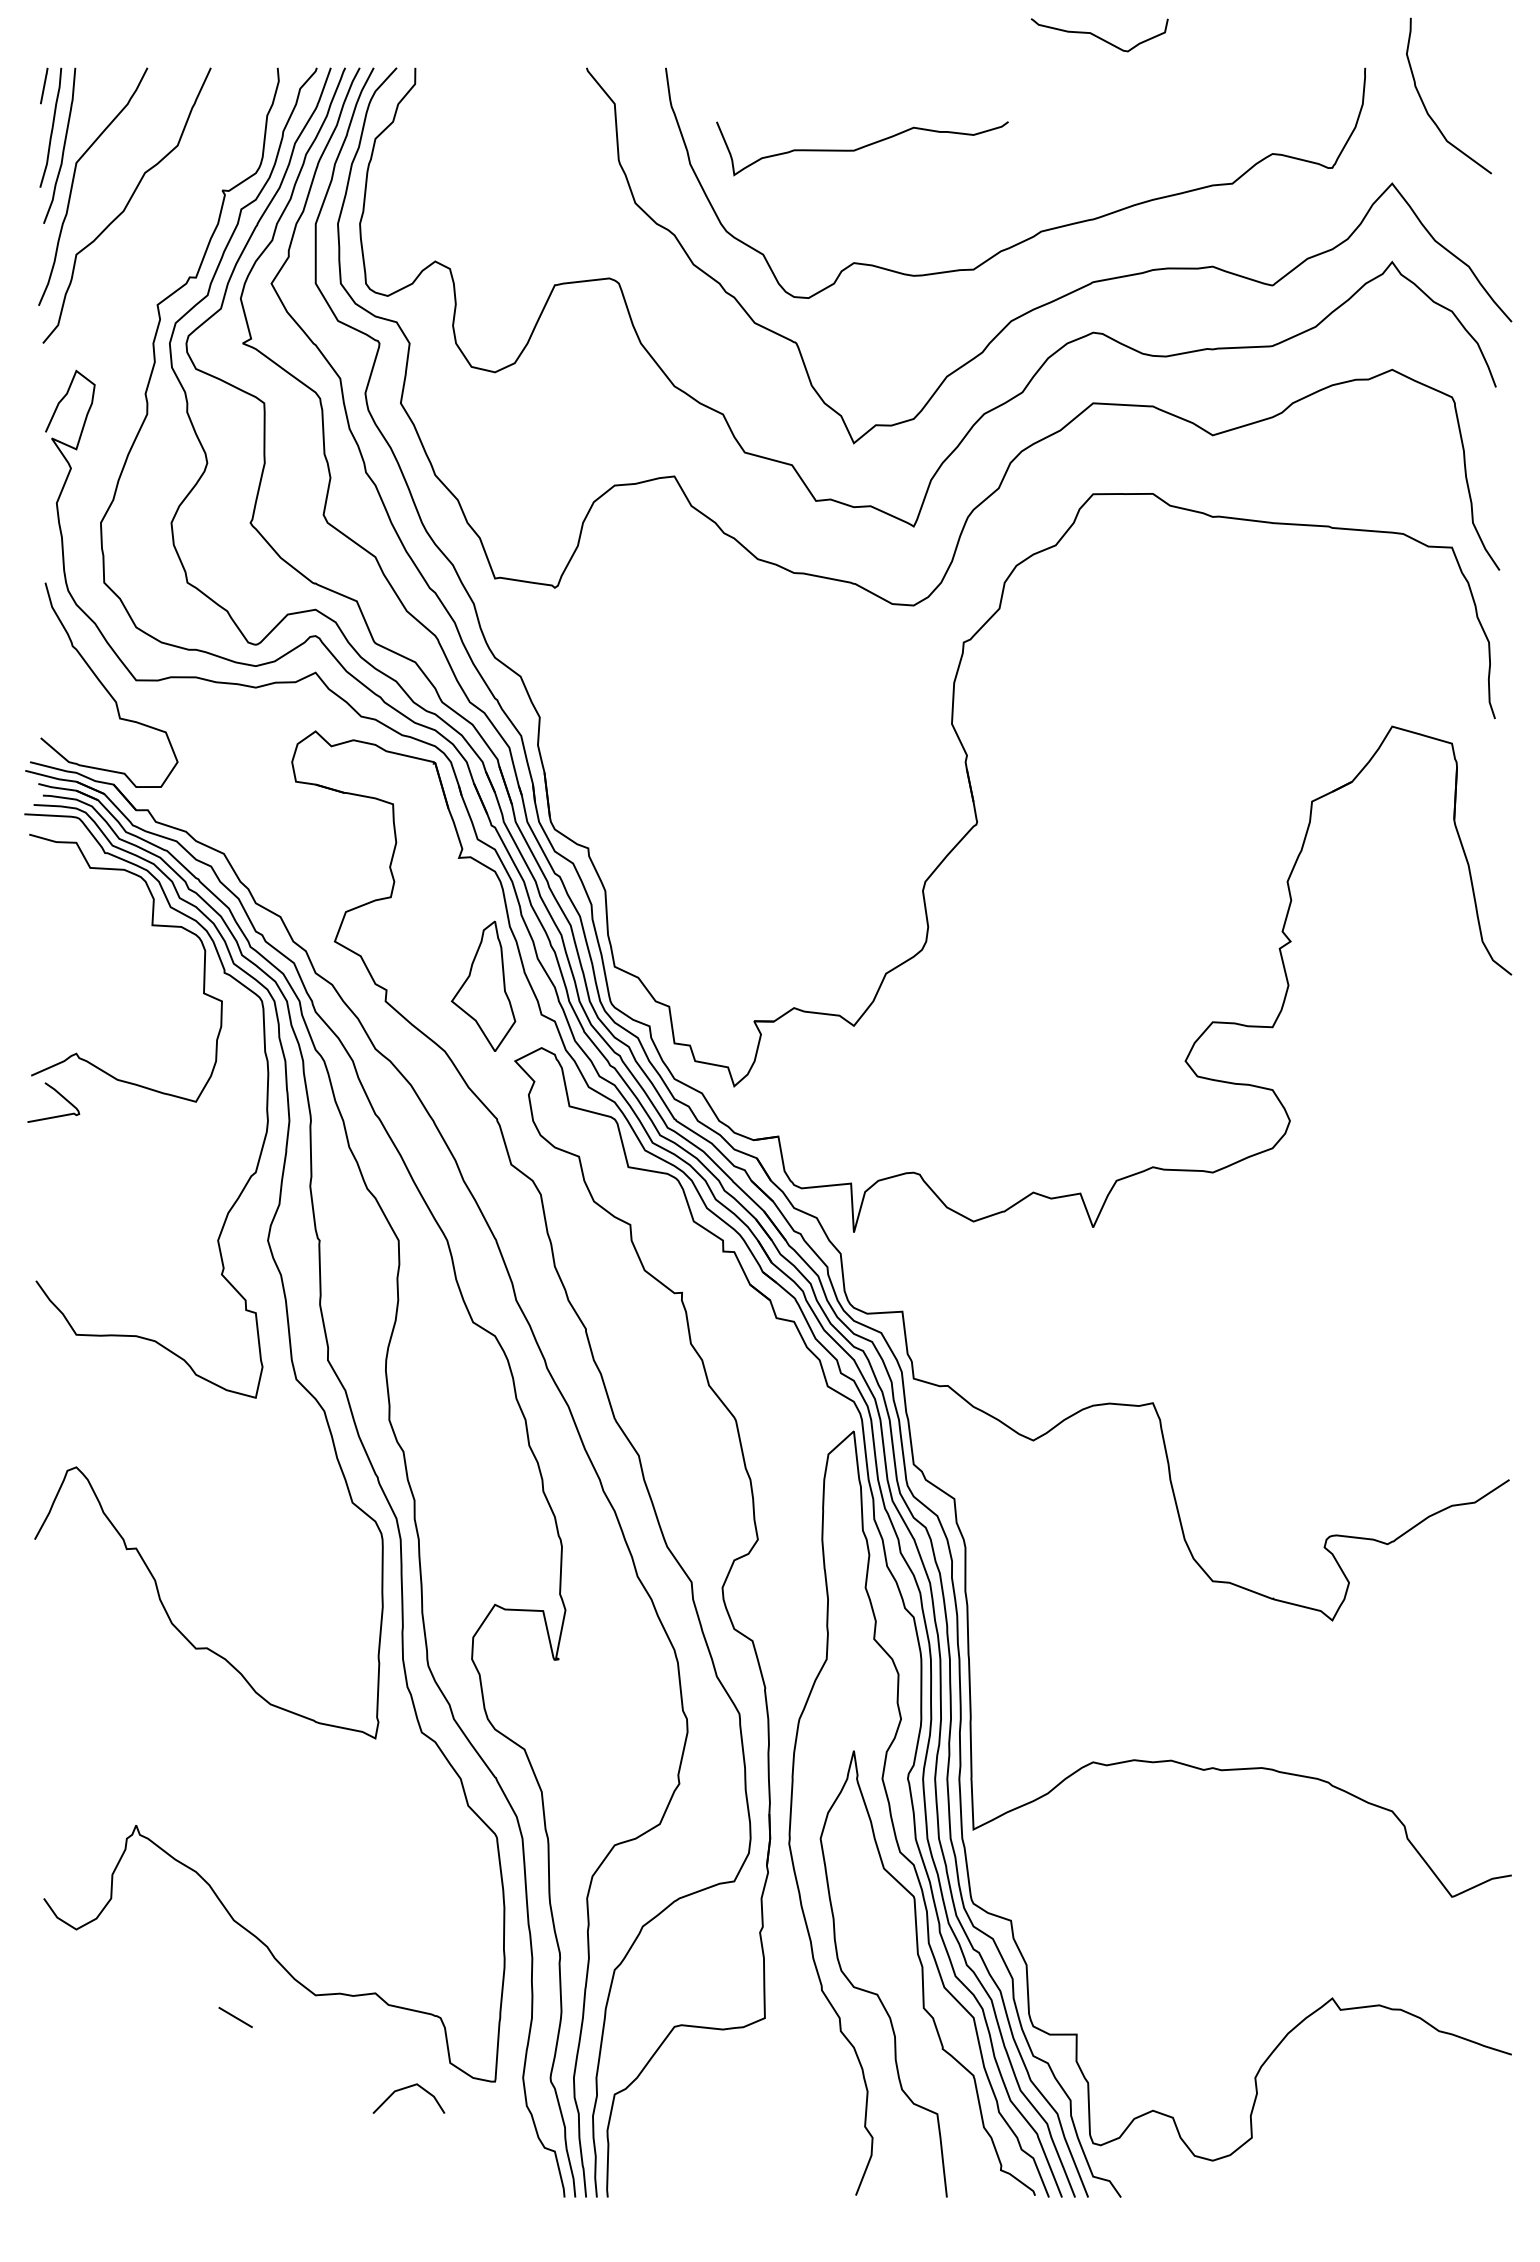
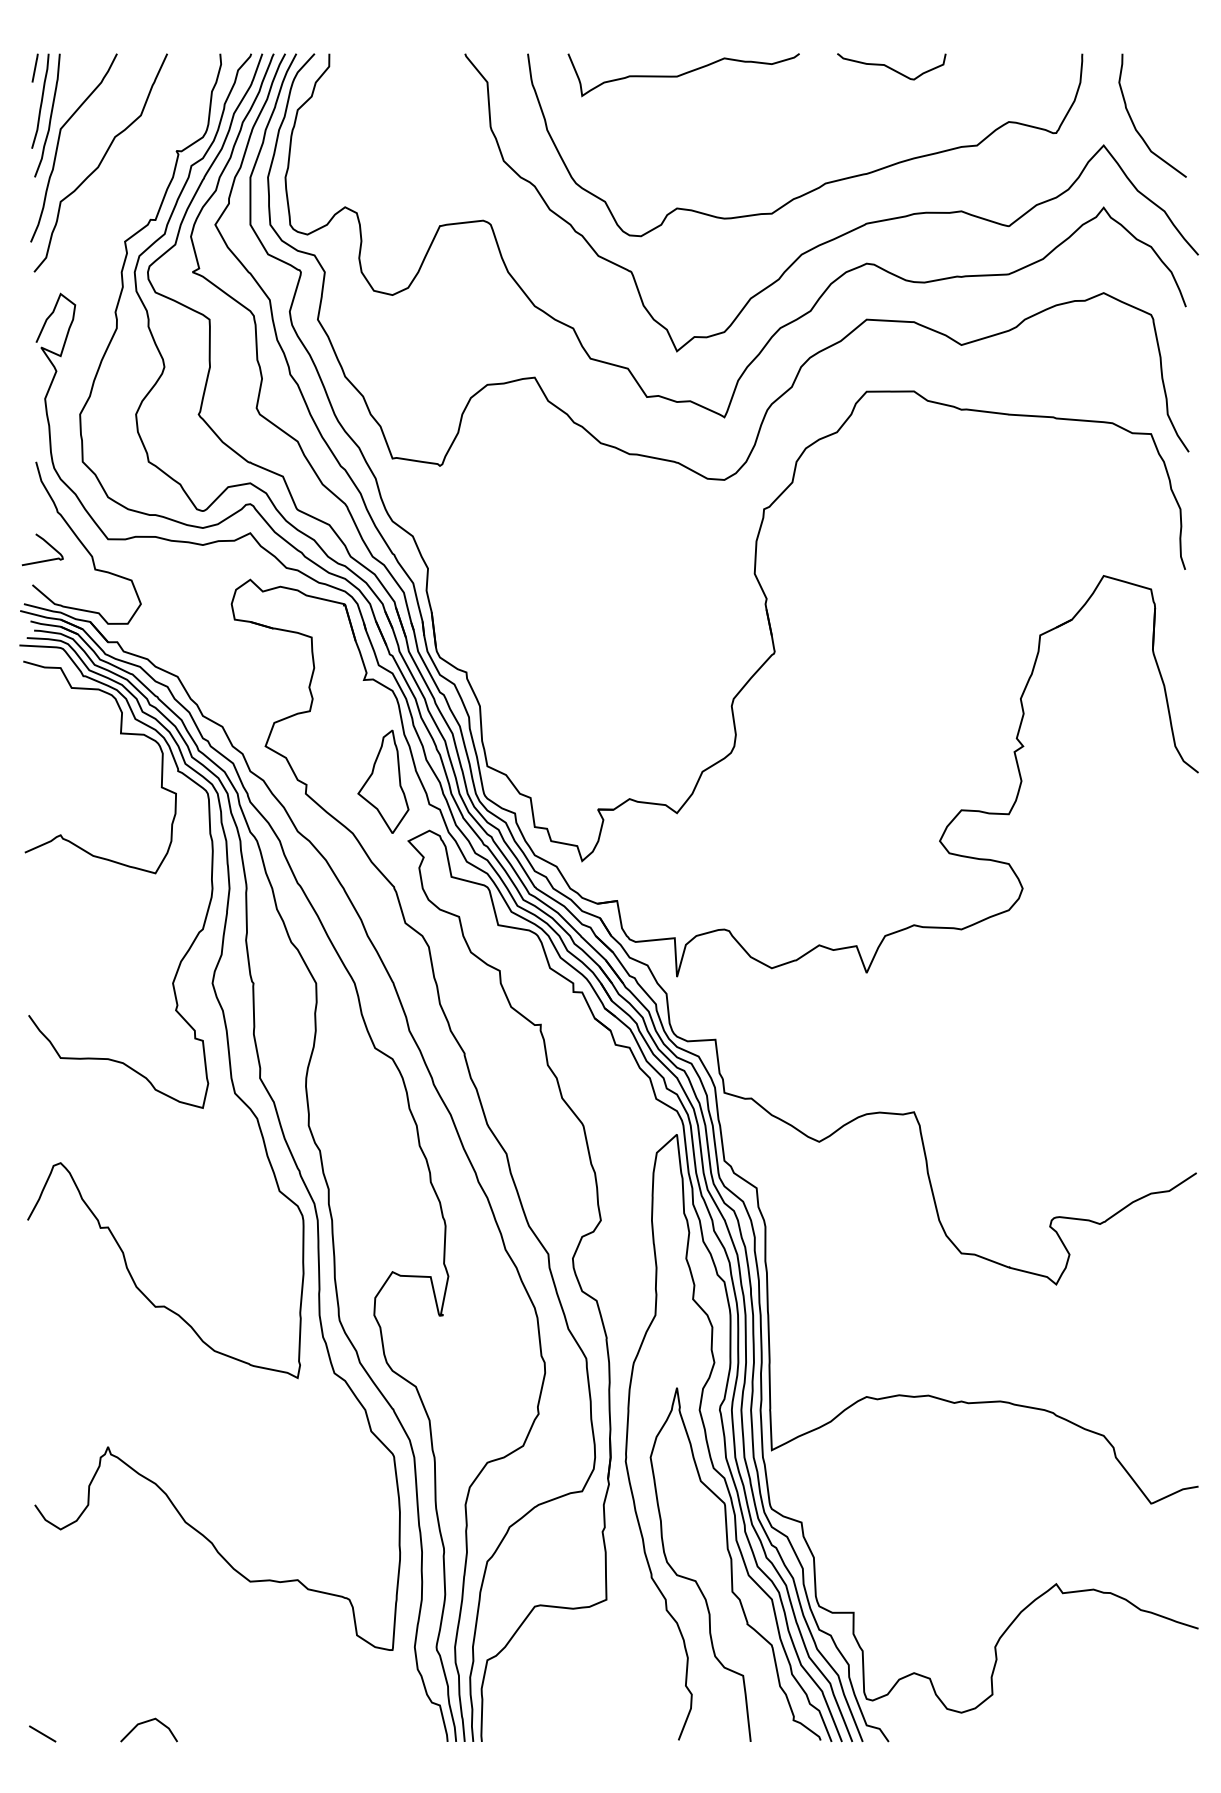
curve: (1099, 36) -> (891, 67), moved
curve: (1425, 105) -> (1134, 123), moved
curve: (862, 148) -> (683, 74), moved
curve: (59, 1095) -> (47, 544), moved
line: (235, 2016) -> (42, 1733), moved
line: (404, 2089) -> (145, 1722), moved

